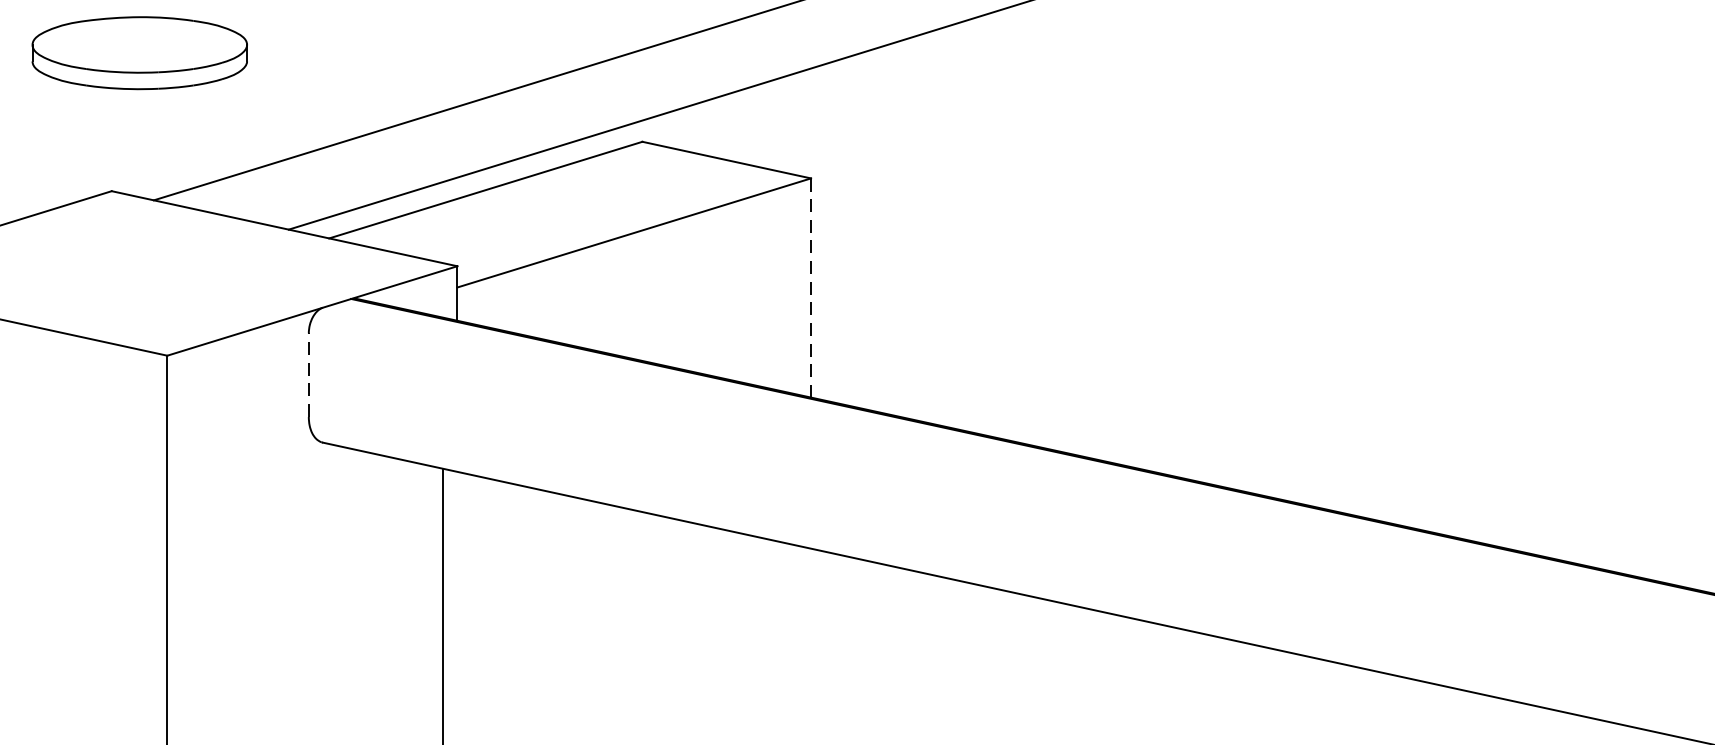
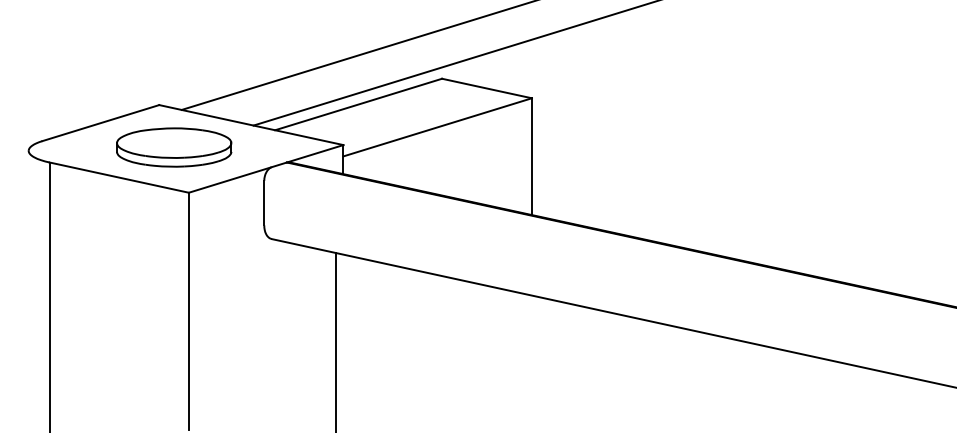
part: (140, 53) -> (174, 147), moved
line: (810, 289) -> (531, 157), dashed -> solid
line: (309, 374) -> (264, 202), dashed -> solid

